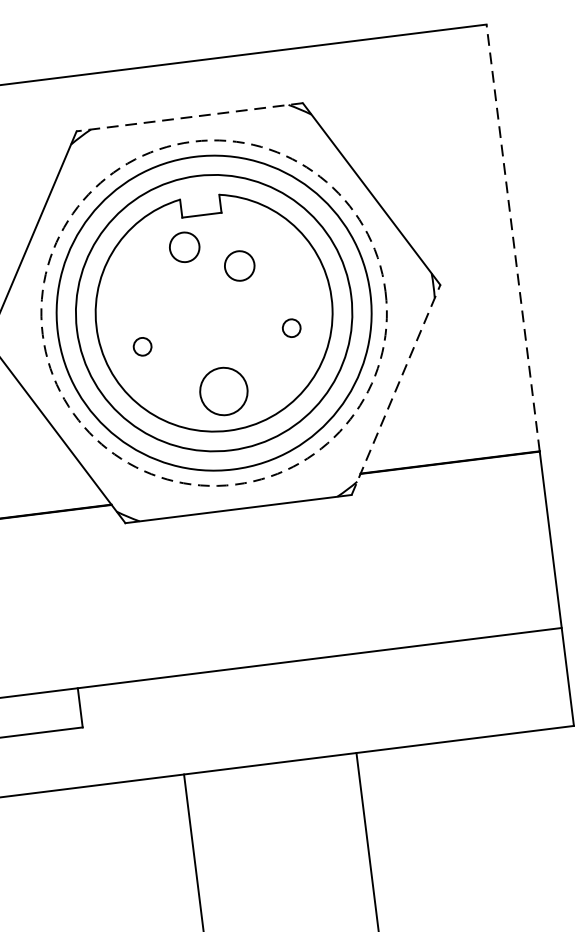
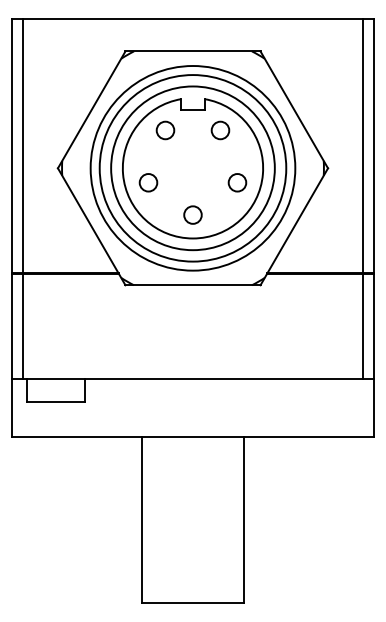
line: (190, 117) -> (193, 51), dashed -> solid
line: (513, 237) -> (374, 145), dashed -> solid
circle: (184, 247) -> (165, 130), moved
circle: (239, 266) -> (220, 130), moved
circle: (213, 313) -> (192, 168), dashed -> solid
circle: (291, 327) -> (237, 182), size x1.67
line: (504, 328) -> (362, 198), added
circle: (142, 346) -> (148, 182), size x1.67
line: (396, 389) -> (294, 226), dashed -> solid
circle: (222, 390) -> (192, 214), size x0.62

